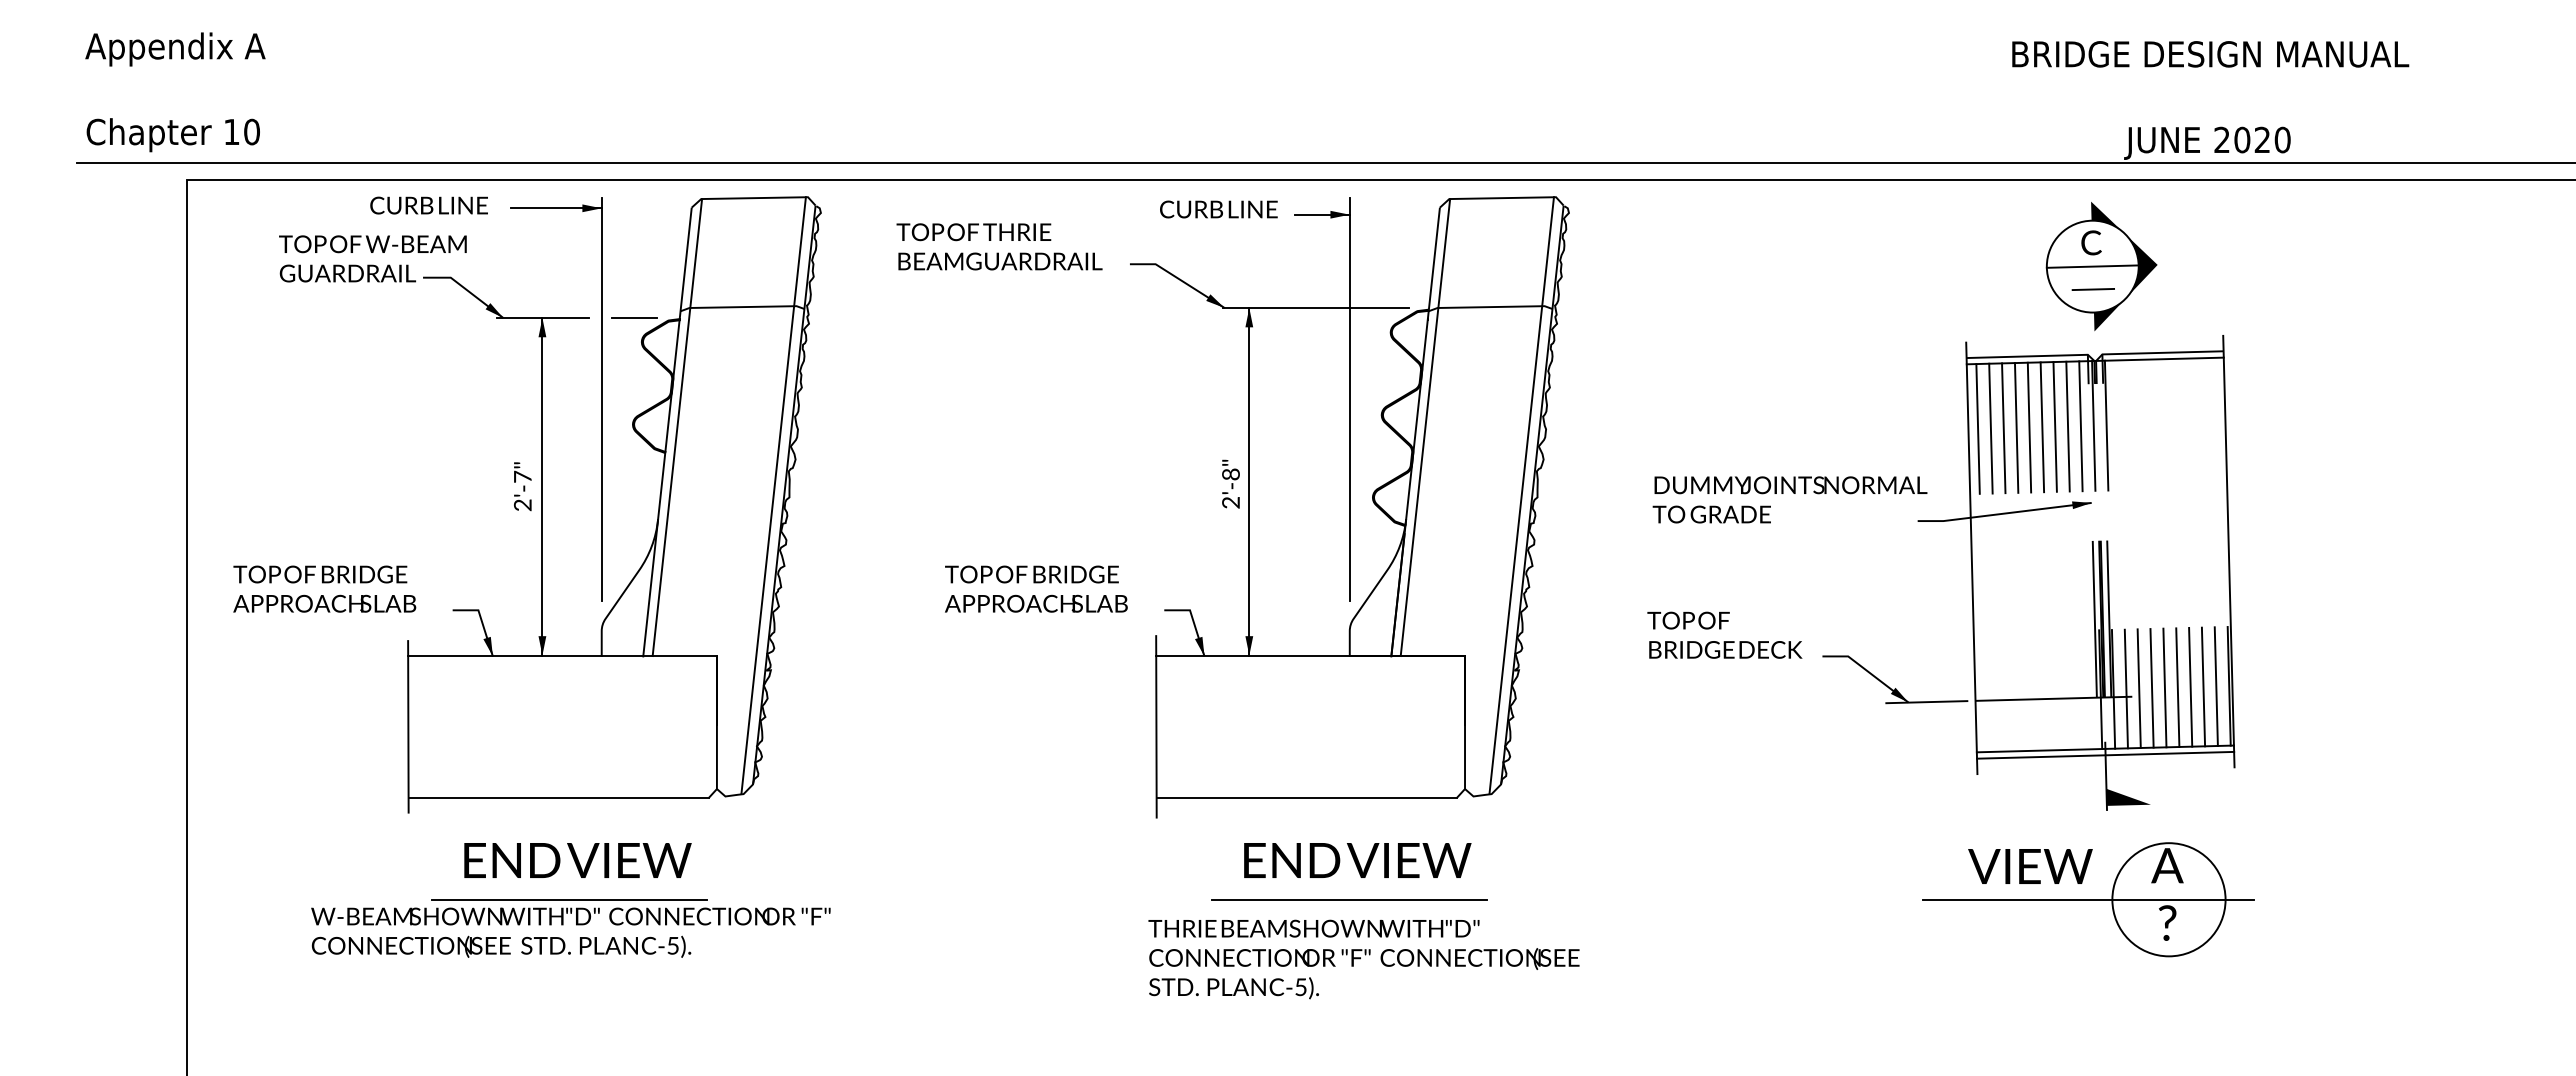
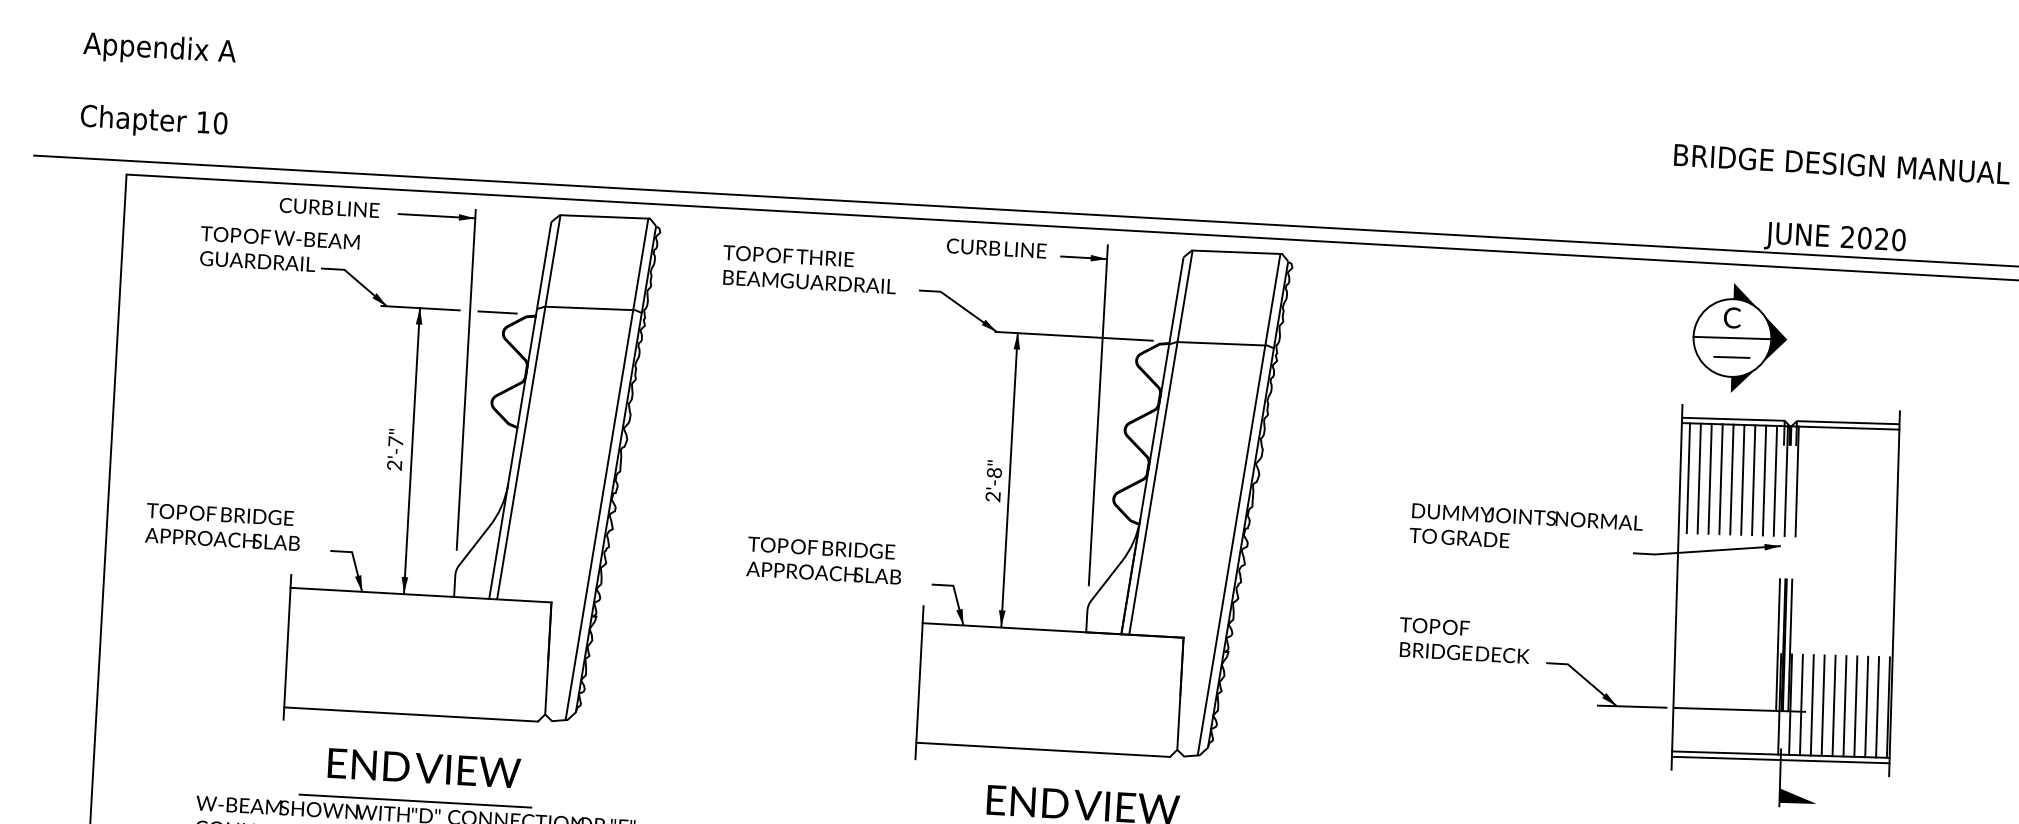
text: (175, 92) -> (157, 86), moved
part: (1971, 572) -> (1676, 599), moved

